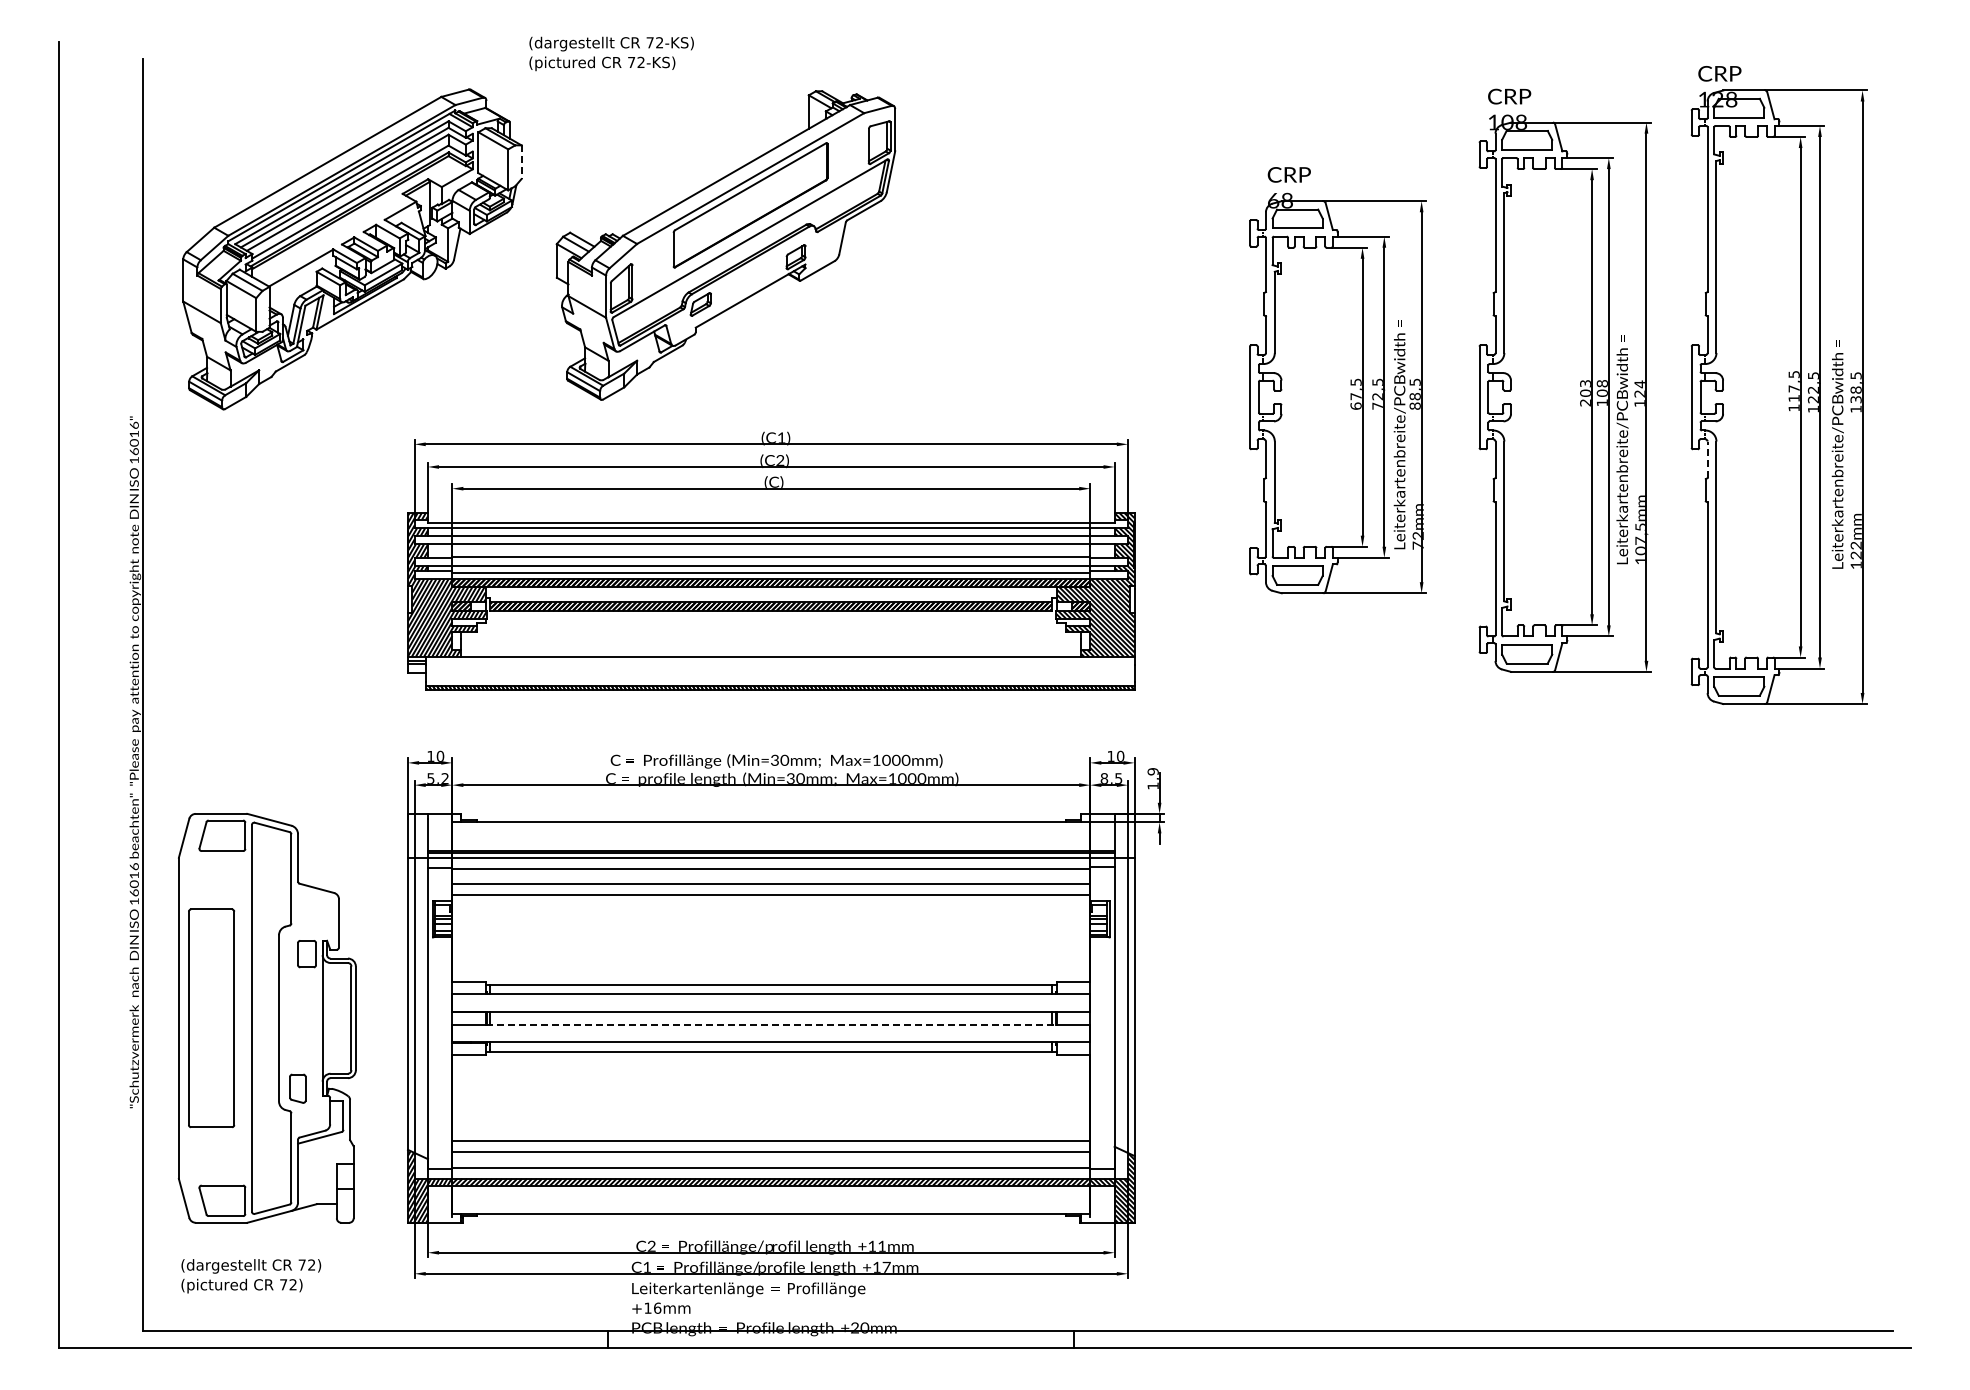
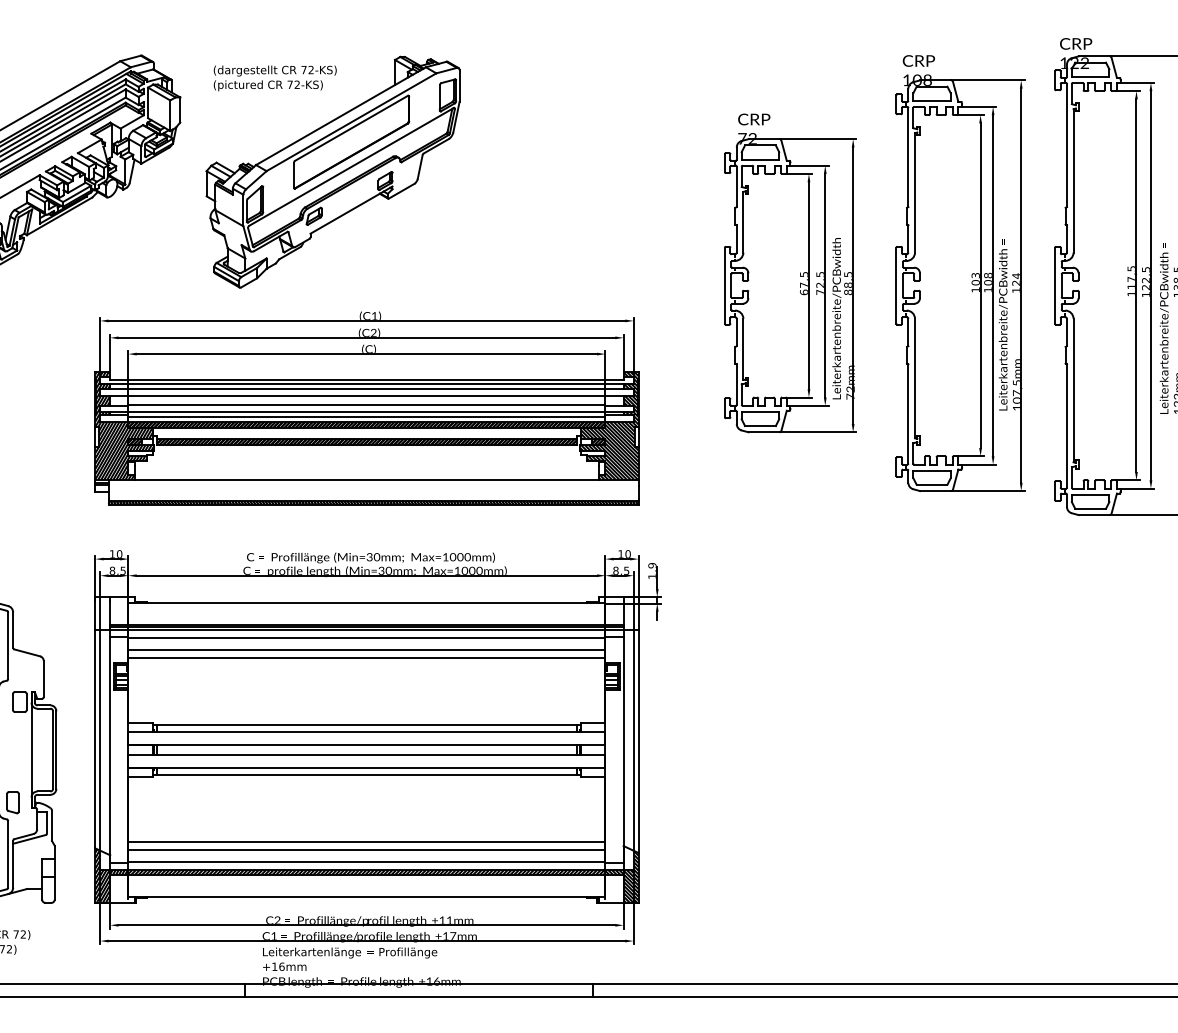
text: (611, 53) -> (275, 78), moved
text: (1731, 100) -> (1084, 63), 128 -> 122
line: (521, 162) -> (180, 110), dashed -> solid
text: (1280, 200) -> (747, 138), 68 -> 72
text: (1585, 402) -> (975, 289), 203 -> 103
line: (1707, 459) -> (1066, 332), dashed -> solid
text: (437, 778) -> (117, 570), 5,2 -> 8,5
line: (771, 1024) -> (367, 754), dashed -> solid
text: (860, 1327) -> (433, 981), +20mm -> +16mm

